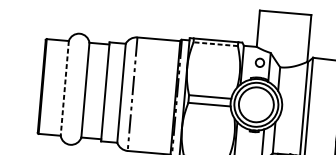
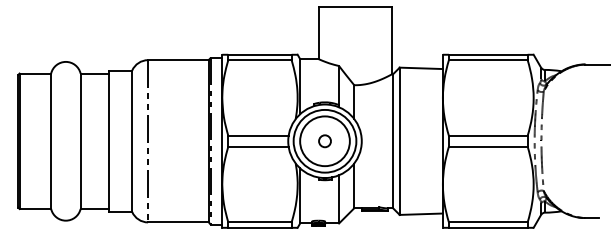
line: (215, 44) -> (259, 60), dashed -> solid
circle: (259, 62) -> (324, 141), moved
line: (65, 88) -> (51, 141), dashed -> solid

